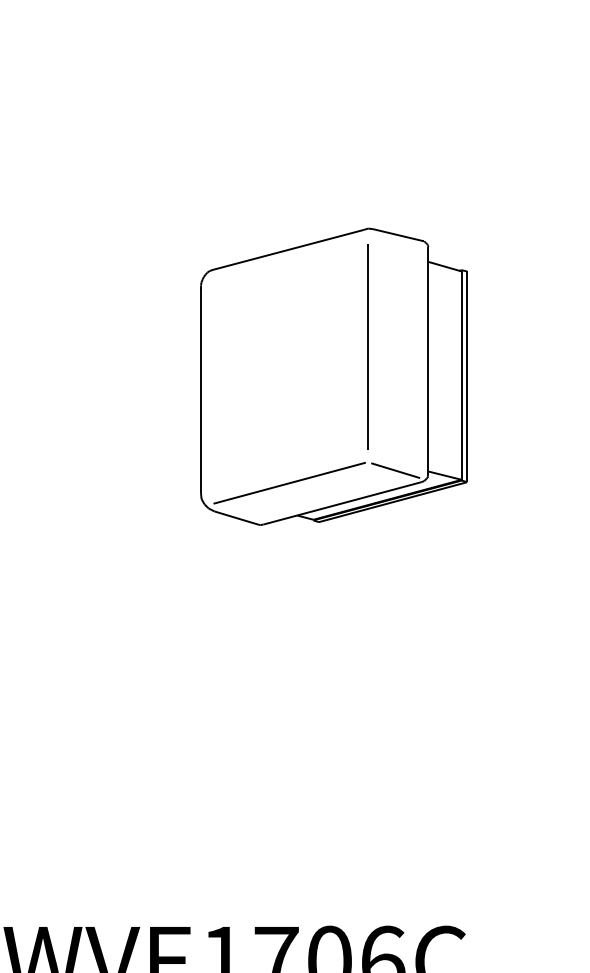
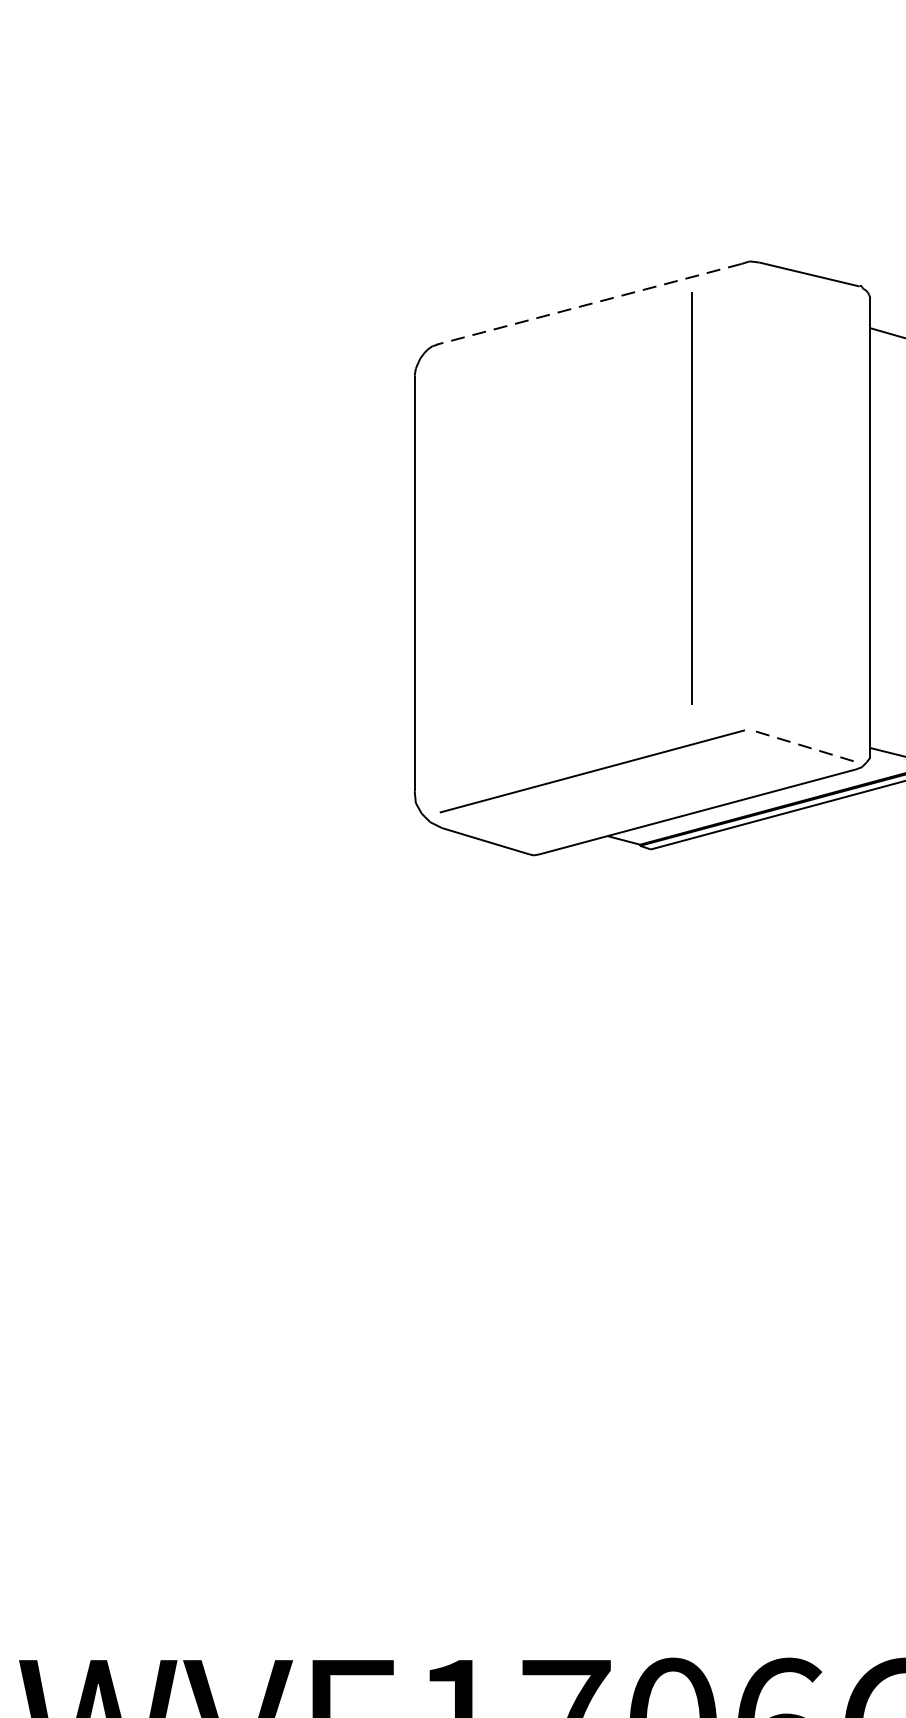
line: (287, 250) -> (588, 305), solid -> dashed
line: (367, 346) -> (690, 497), moved
line: (395, 470) -> (804, 745), solid -> dashed

